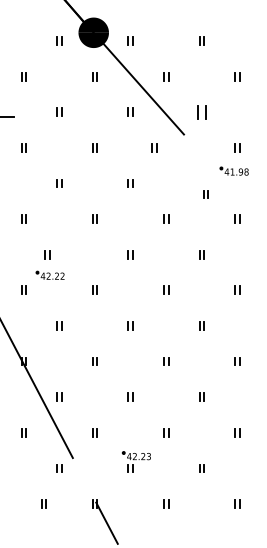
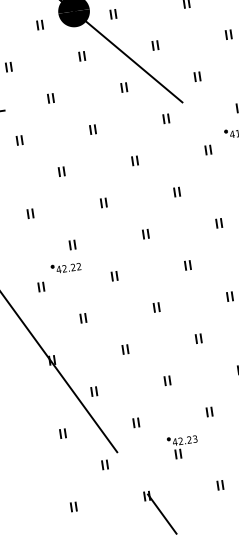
part: (201, 111) -> (196, 76), size x0.62
part: (154, 147) -> (166, 118), moved
part: (205, 194) -> (207, 150), moved
part: (47, 254) -> (72, 244), moved
part: (43, 503) -> (73, 506), moved

